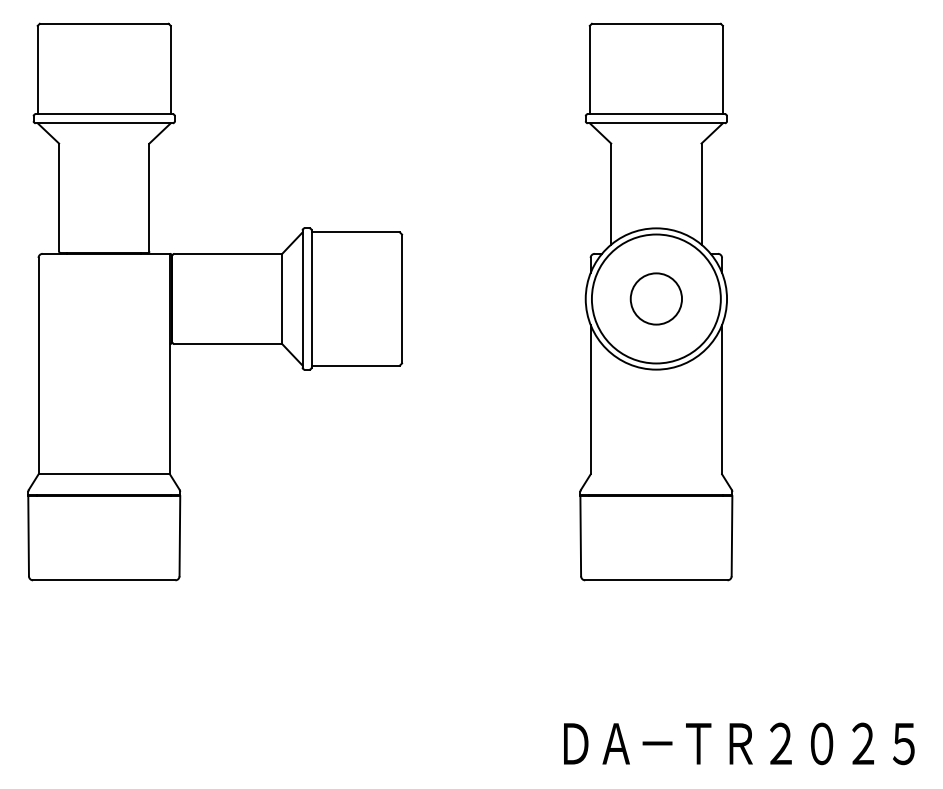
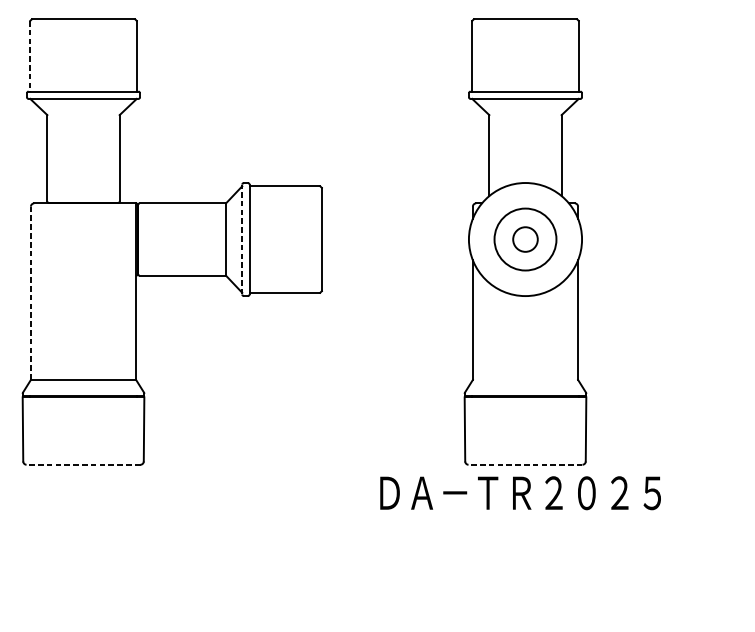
line: (37, 70) -> (30, 56), solid -> dashed
circle: (655, 298) -> (524, 239), size x0.6
circle: (656, 298) -> (525, 239), size x0.6
line: (302, 299) -> (242, 239), solid -> dashed
line: (38, 366) -> (30, 293), solid -> dashed
line: (103, 580) -> (82, 464), solid -> dashed
line: (655, 580) -> (524, 464), solid -> dashed
text: (739, 743) -> (520, 492), moved

